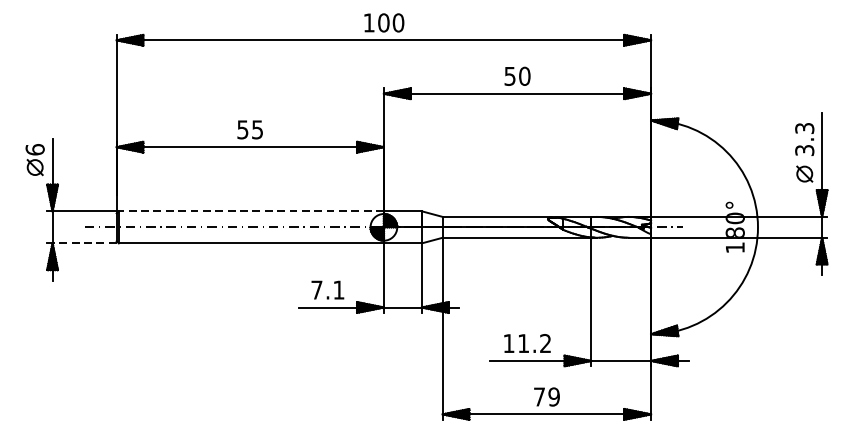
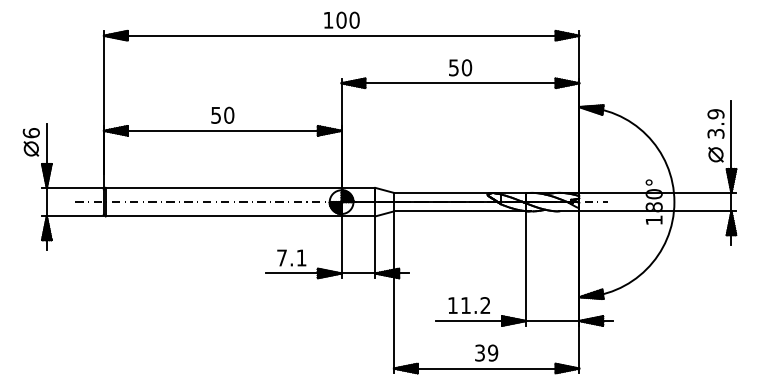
text: (257, 128) -> (229, 114), 55 -> 50
text: (804, 128) -> (715, 114), 3.3 -> 3.9
line: (251, 210) -> (223, 187), dashed -> solid
line: (84, 243) -> (75, 216), dashed -> solid
text: (538, 396) -> (479, 352), 79 -> 39

